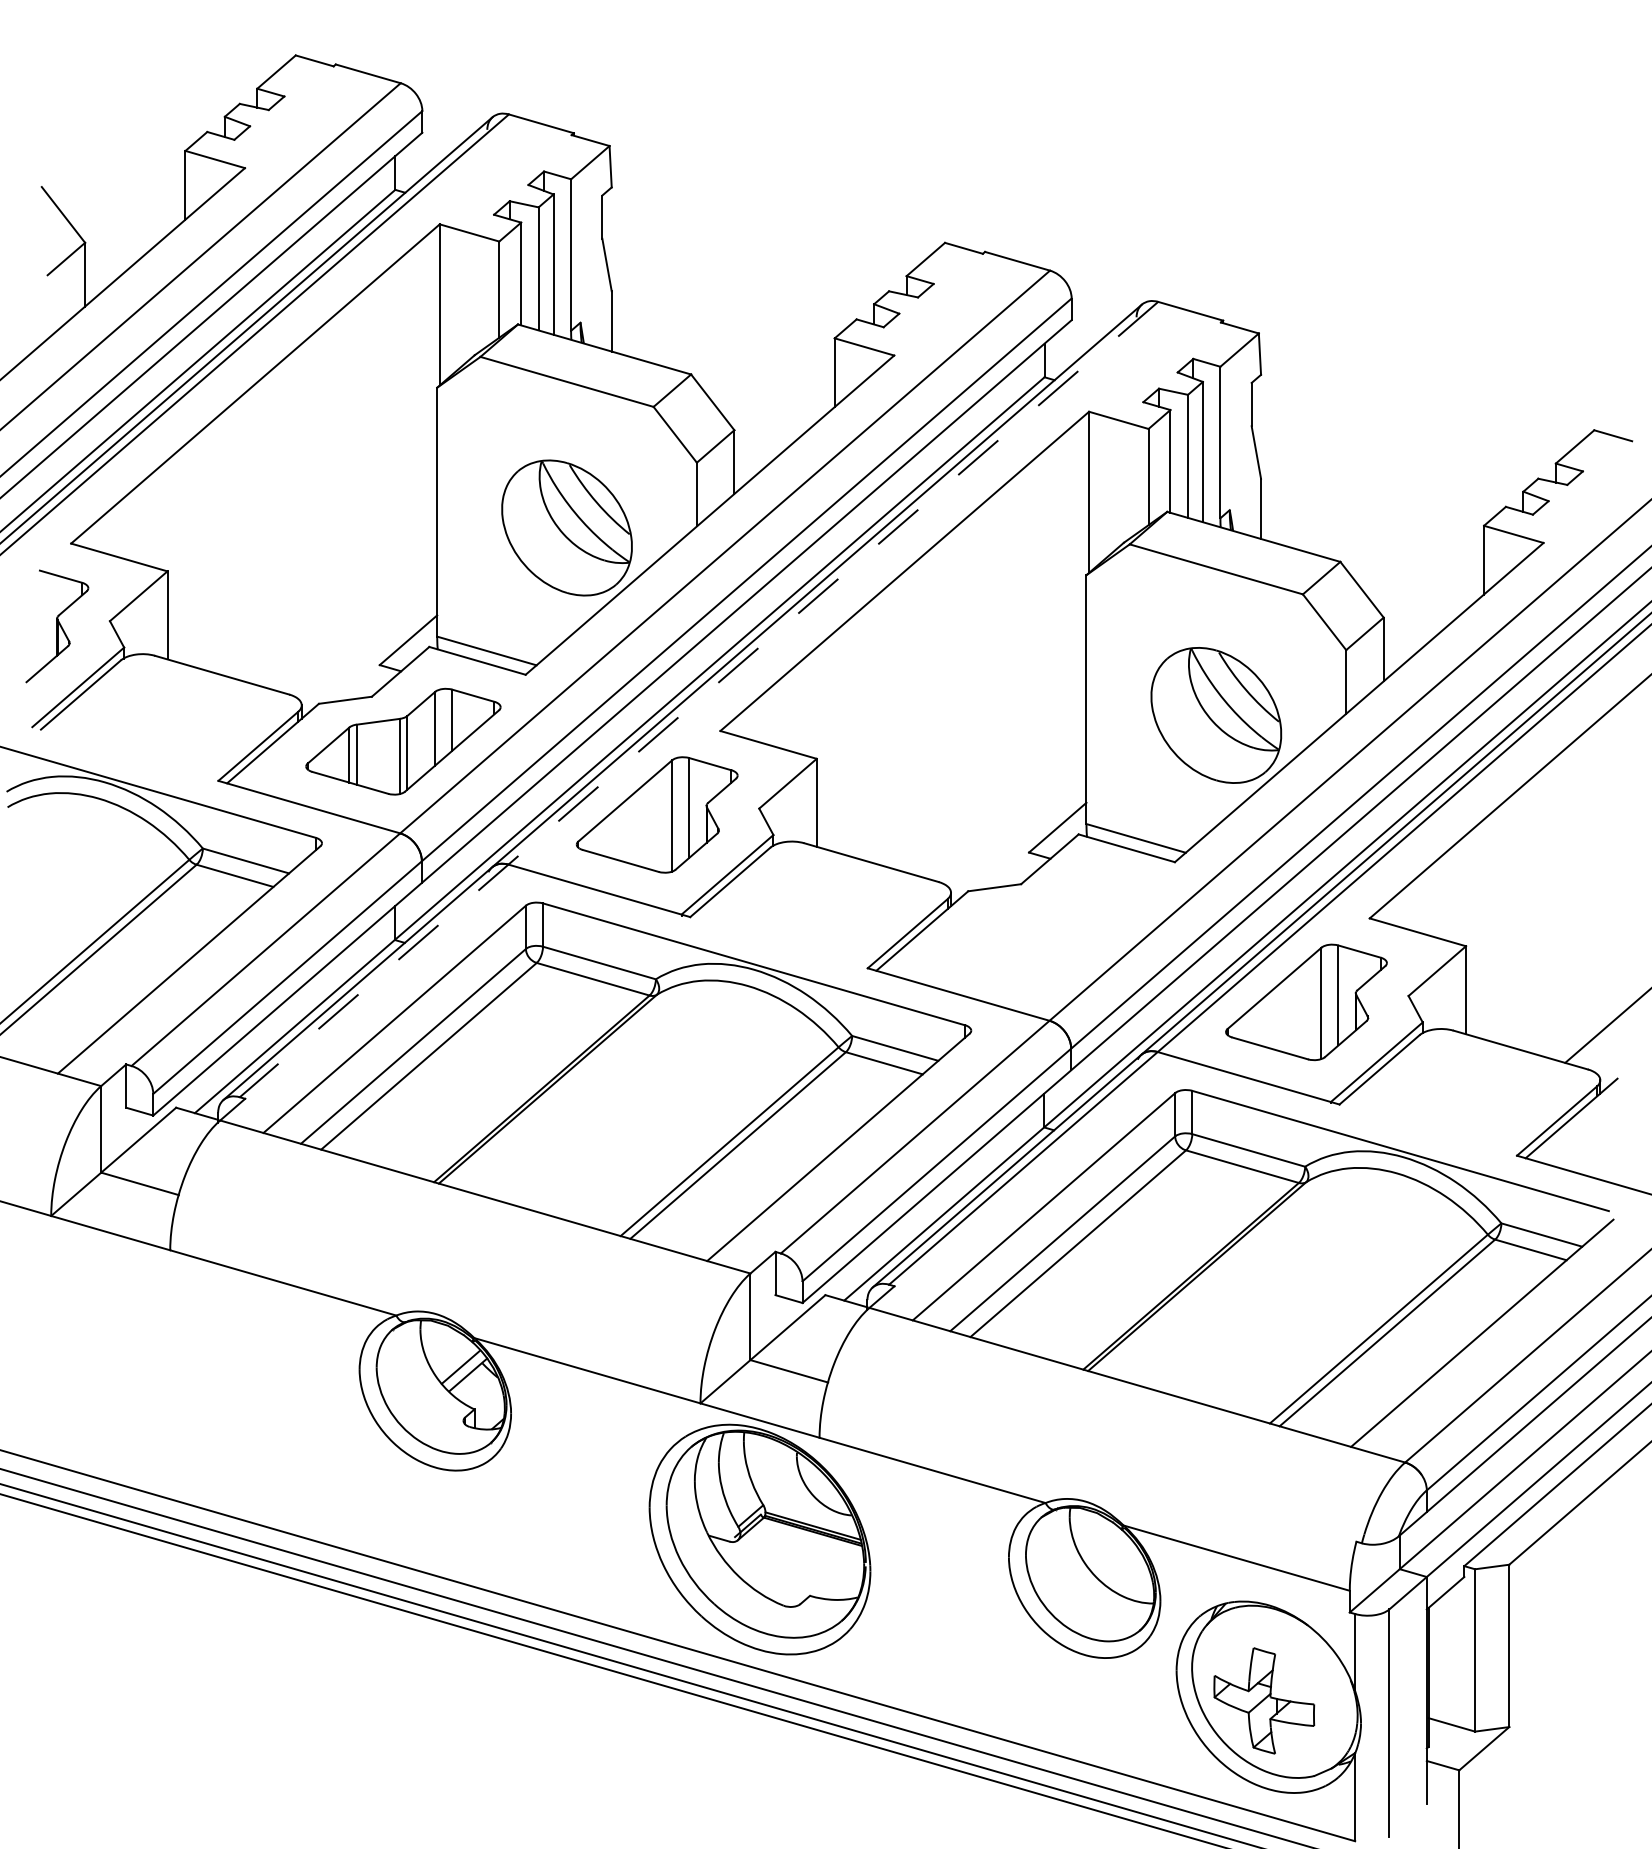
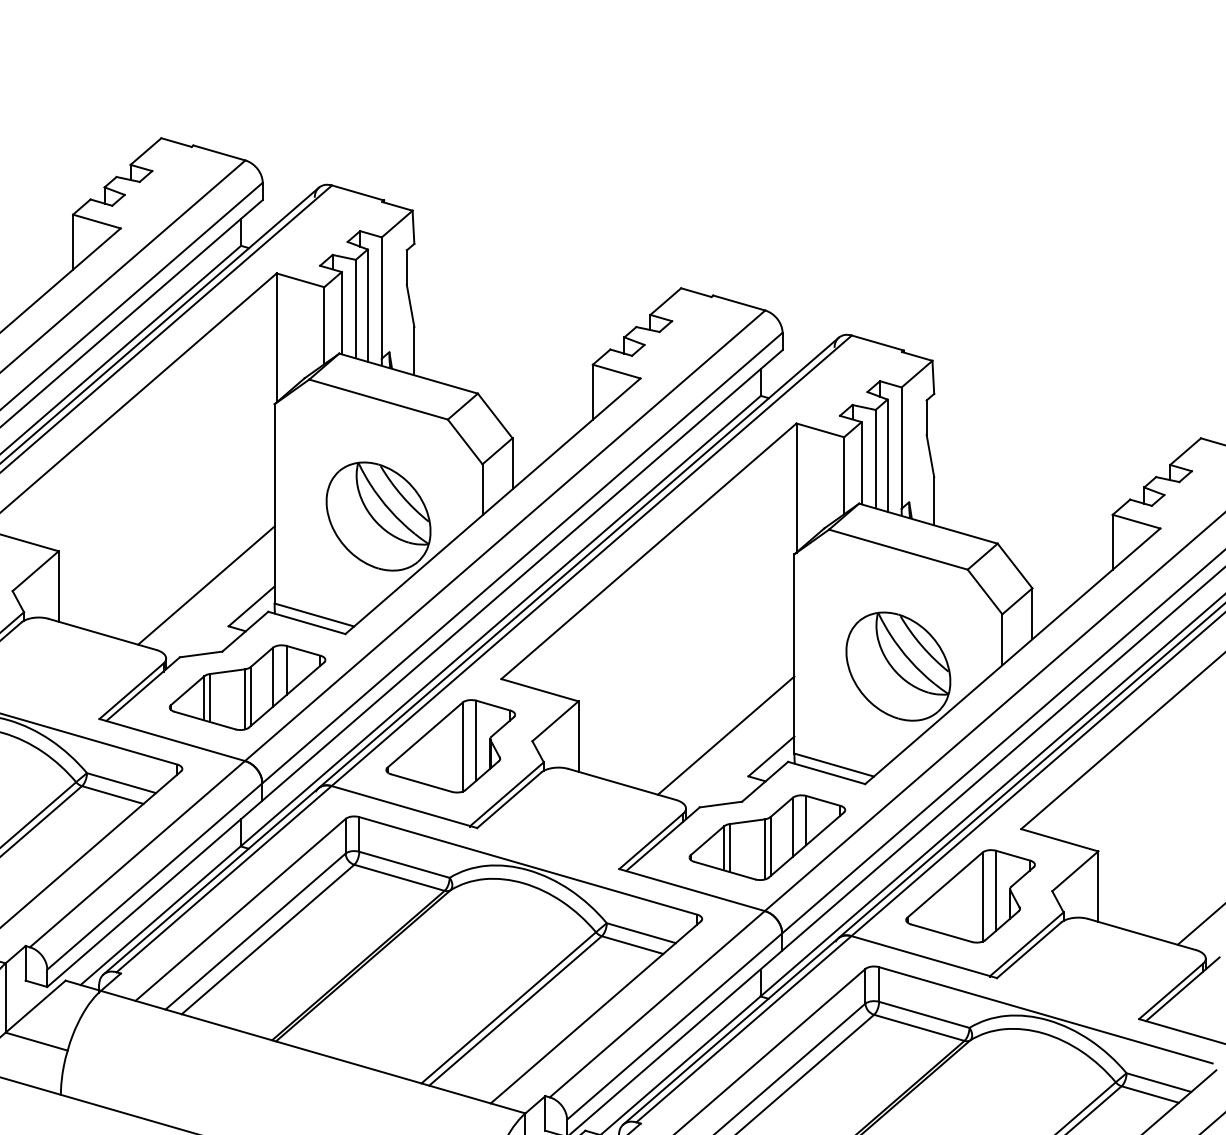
line: (351, 614) -> (206, 585), added
line: (698, 699) -> (483, 653), dashed -> solid
line: (1001, 801) -> (726, 735), added
part: (1052, 928) -> (767, 837), added

